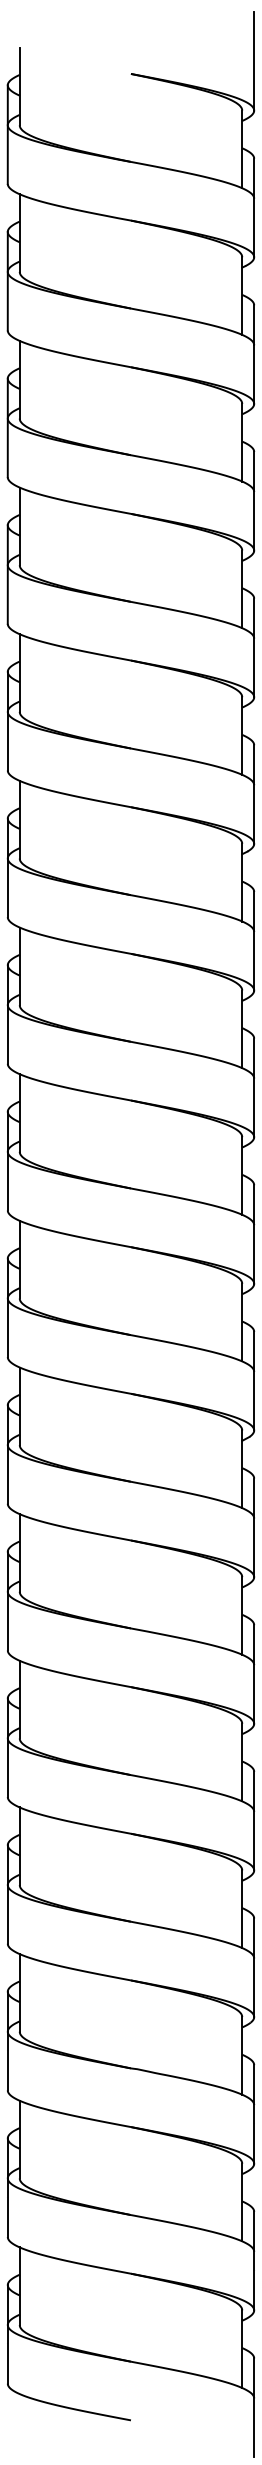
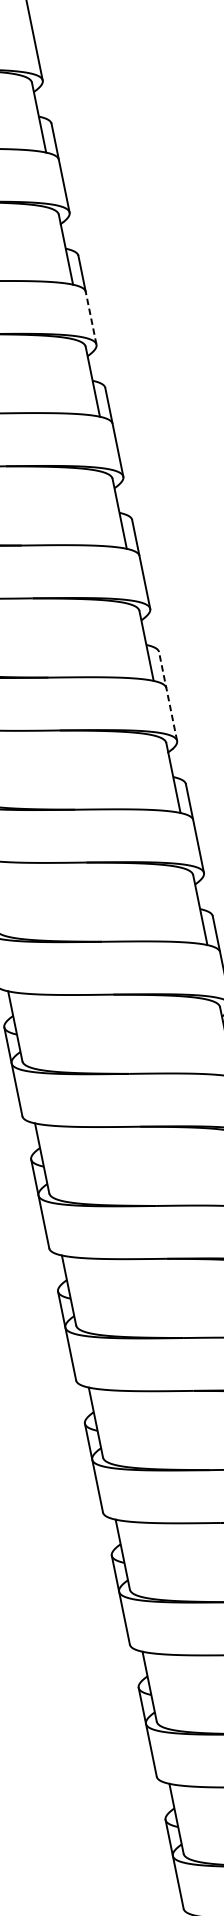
line: (254, 374) -> (91, 318), solid -> dashed
line: (254, 794) -> (168, 696), solid -> dashed

